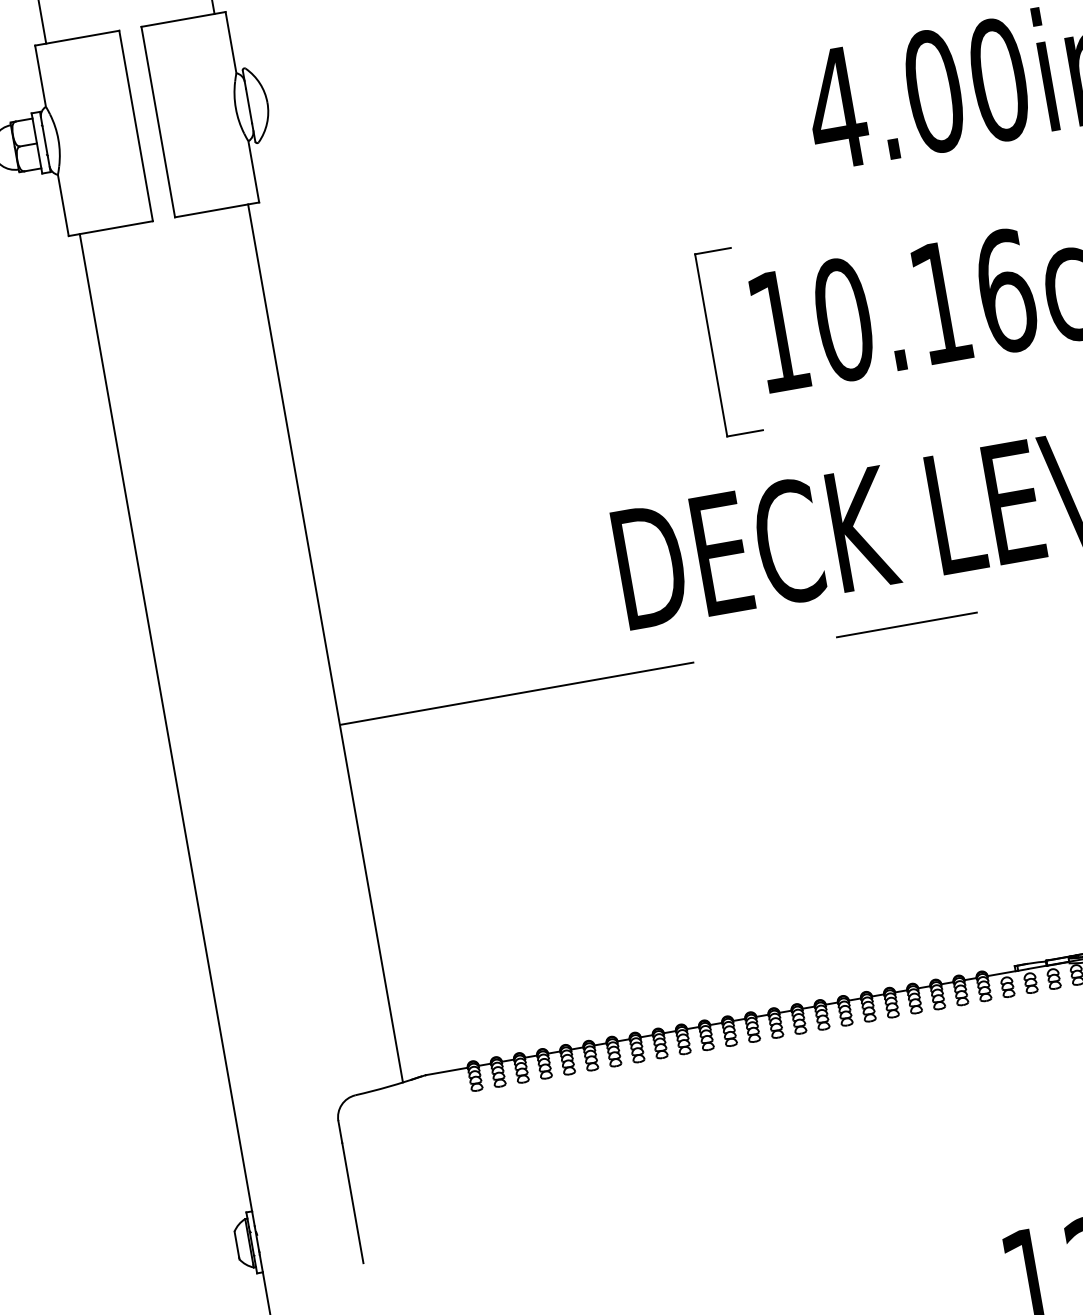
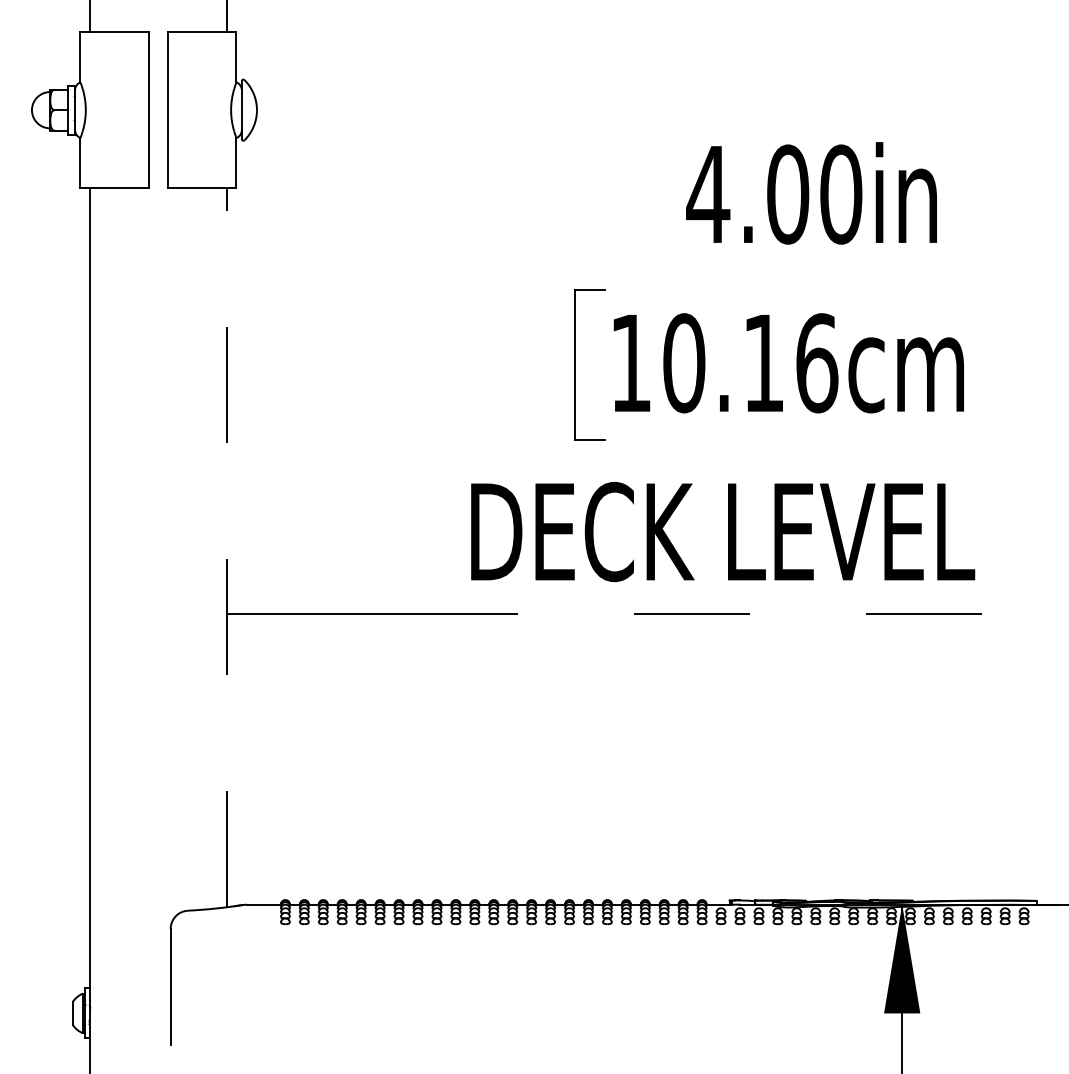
line: (325, 643) -> (227, 547), solid -> dashed

